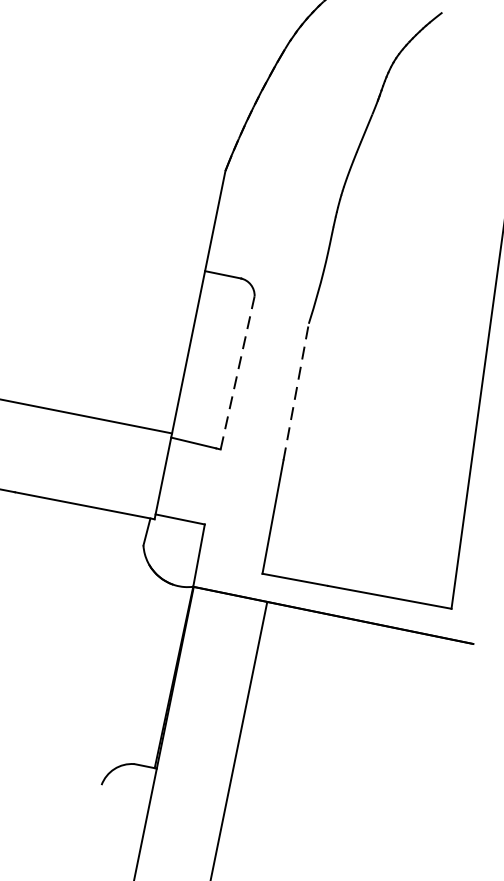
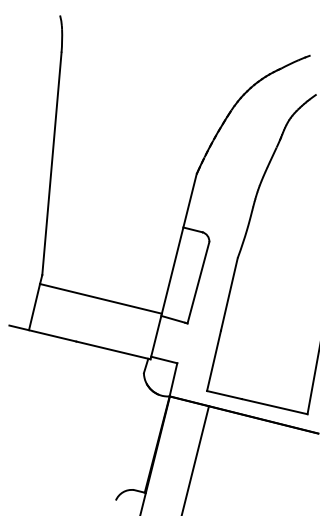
line: (237, 374) -> (198, 283), dashed -> solid
line: (296, 390) -> (229, 293), dashed -> solid

